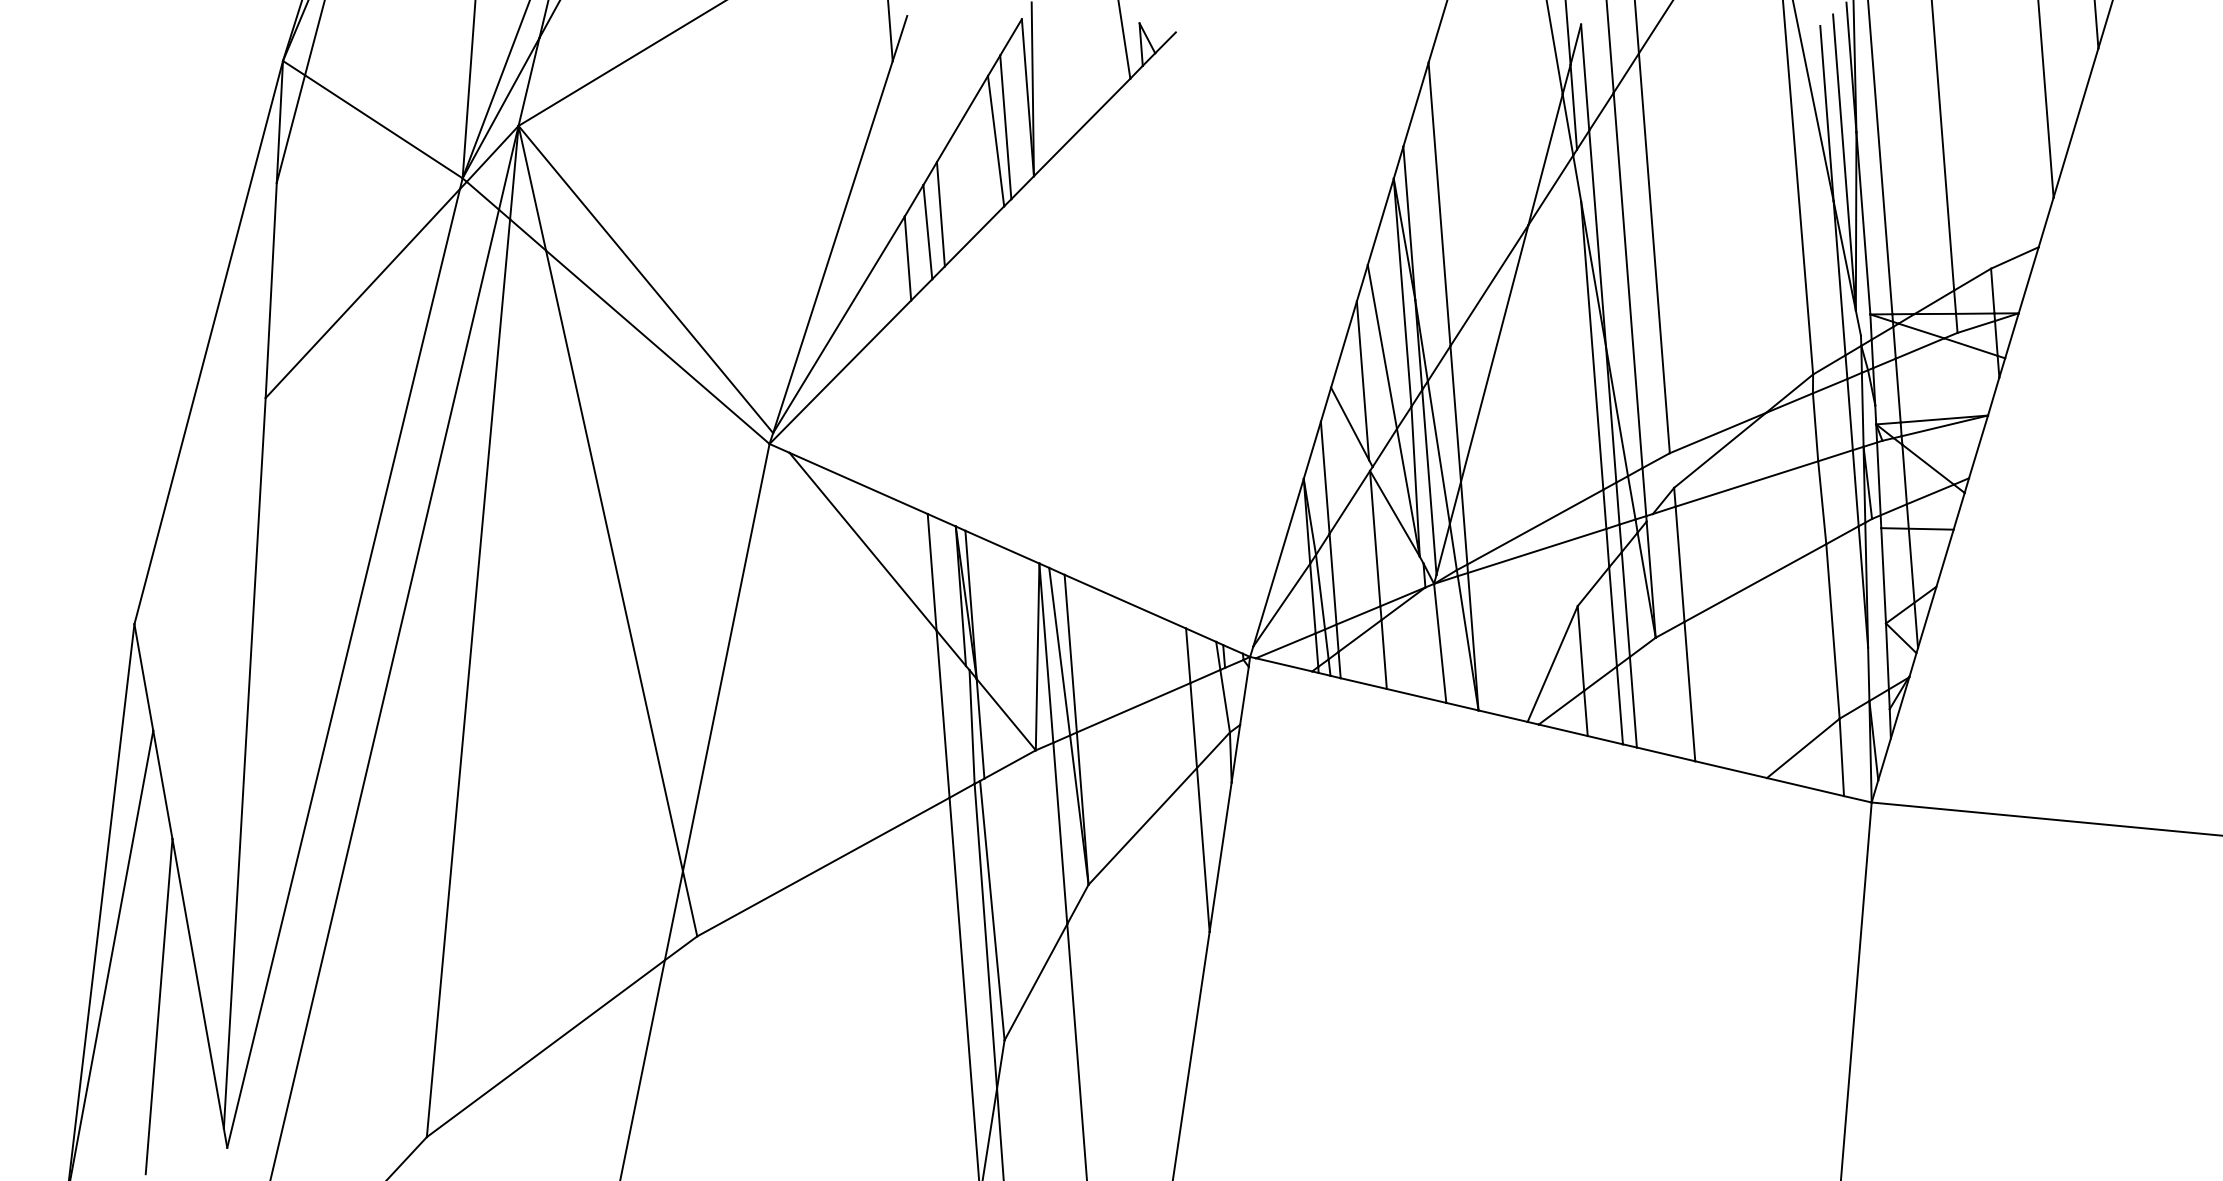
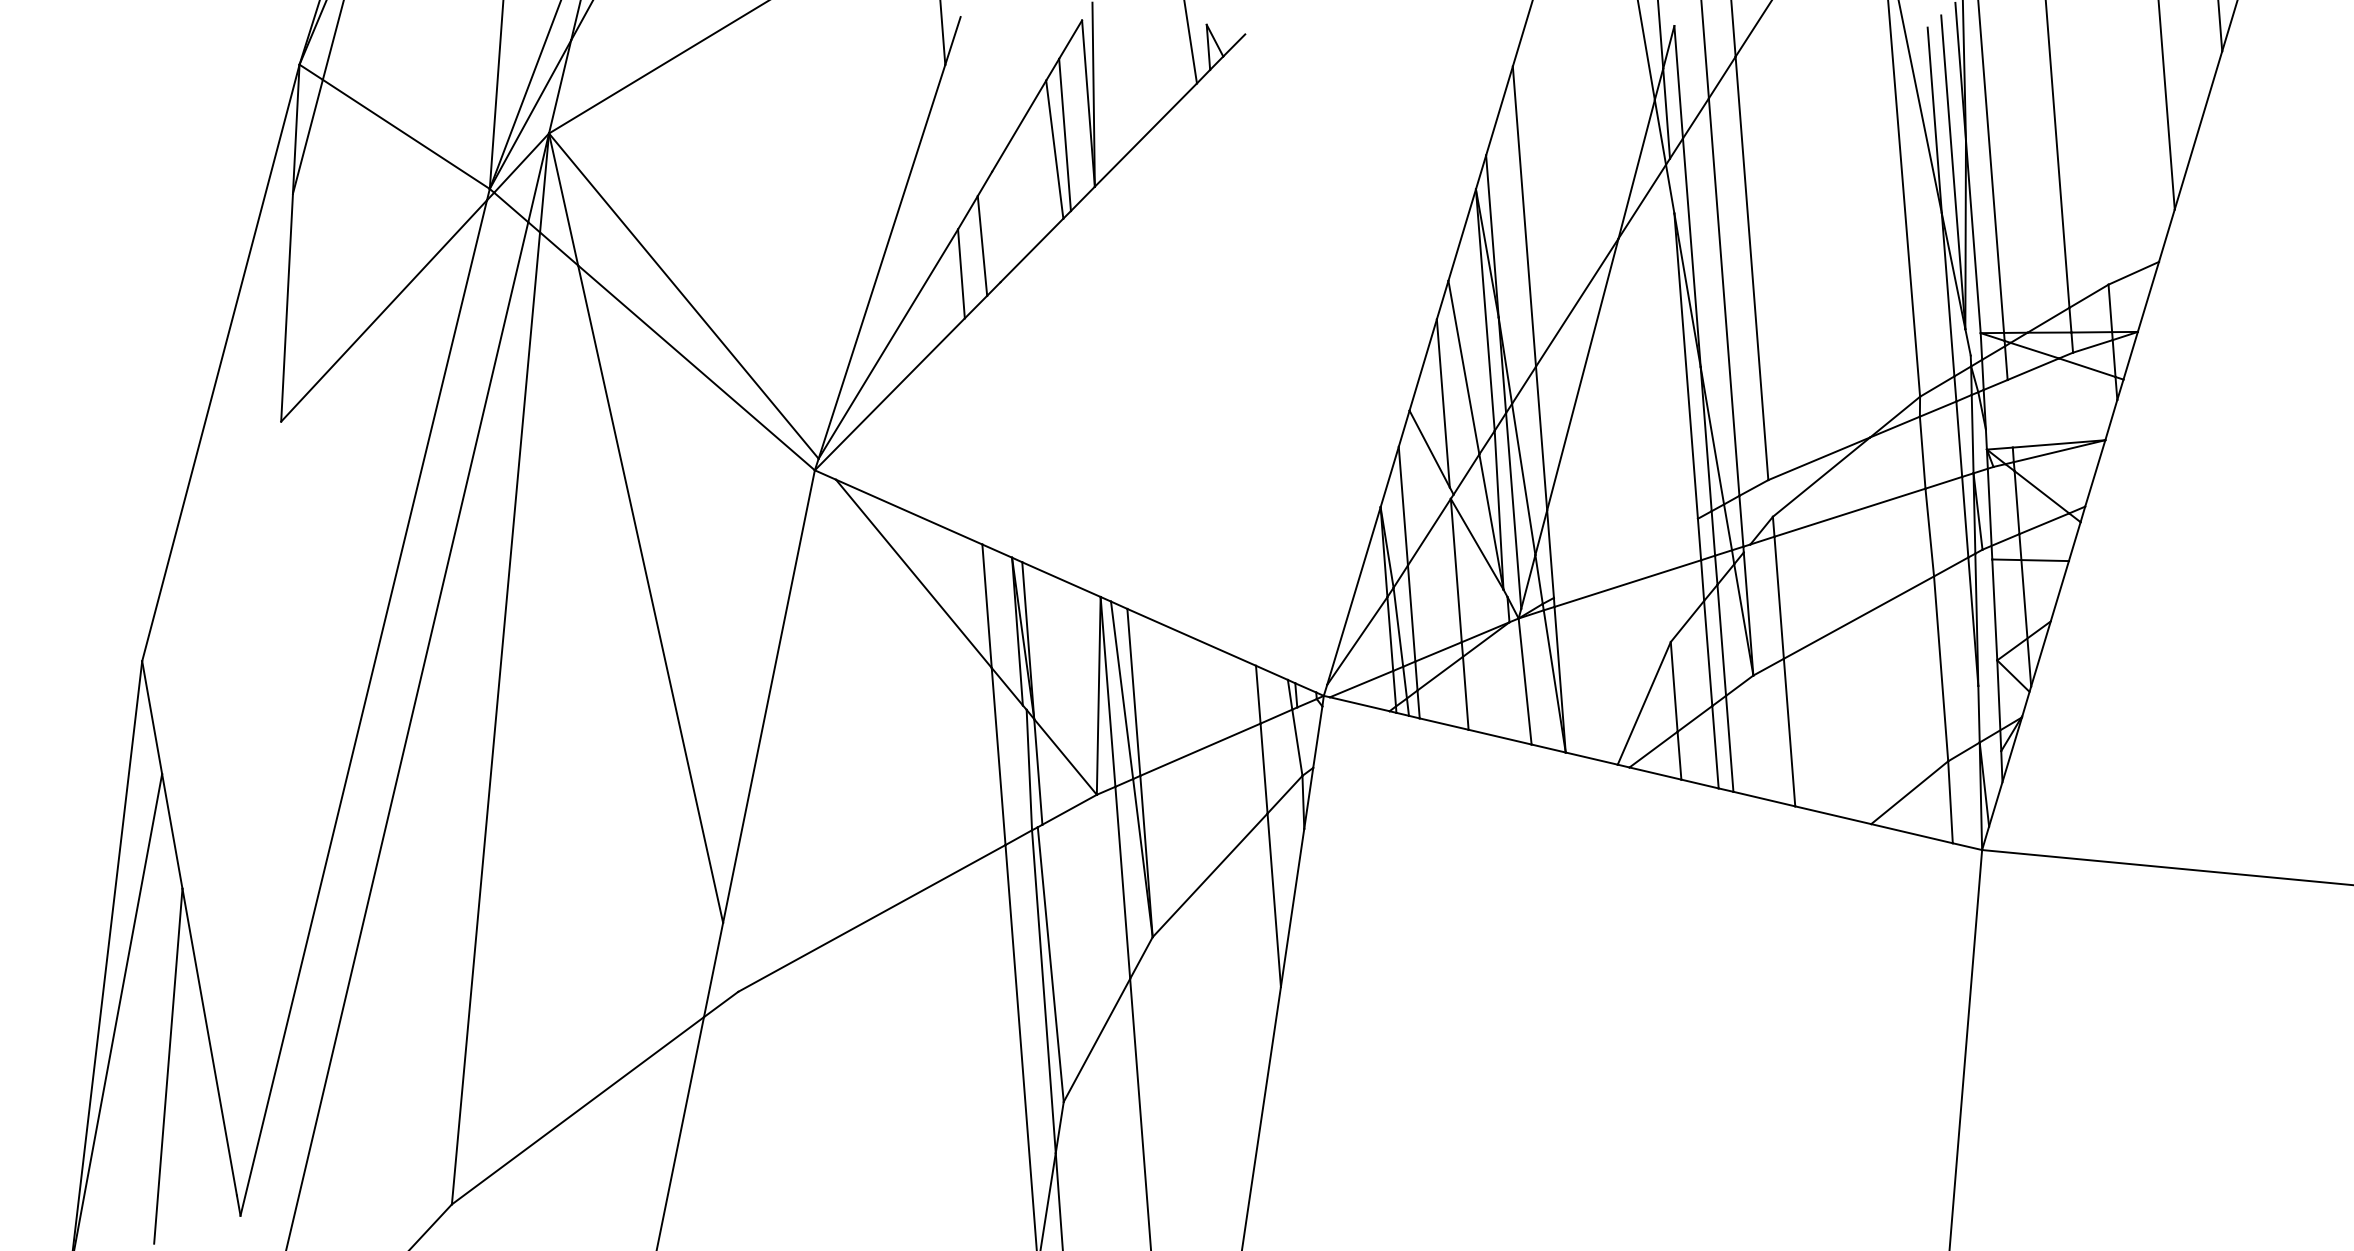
line: (940, 214) -> (995, 227), removed
line: (1897, 390) -> (2009, 413), removed
line: (1535, 526) -> (1626, 557), removed
line: (244, 763) -> (258, 808), removed
line: (689, 903) -> (730, 956), removed

